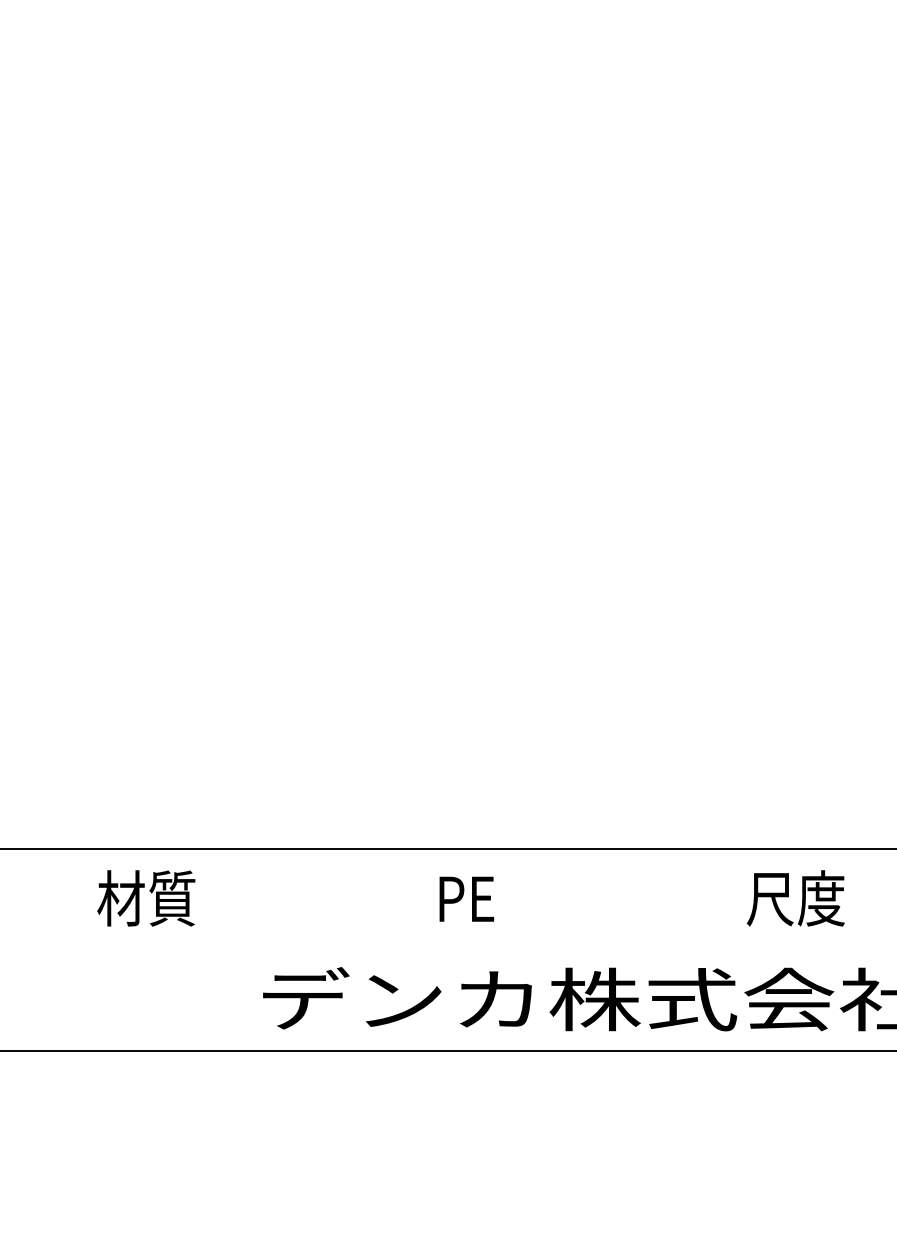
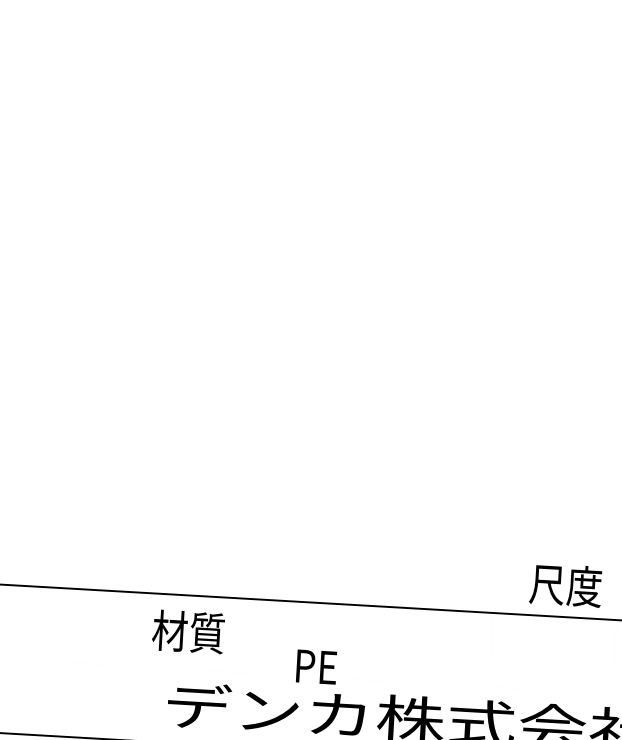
text: (146, 898) -> (188, 632), moved
text: (466, 898) -> (316, 666), moved
text: (795, 898) -> (565, 585), moved

